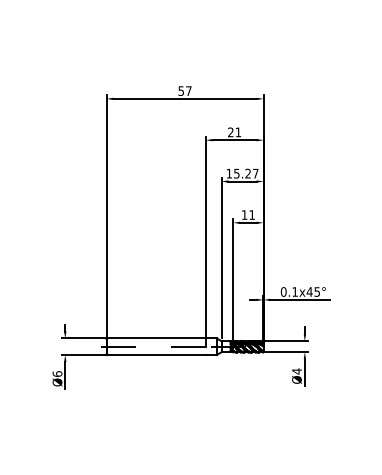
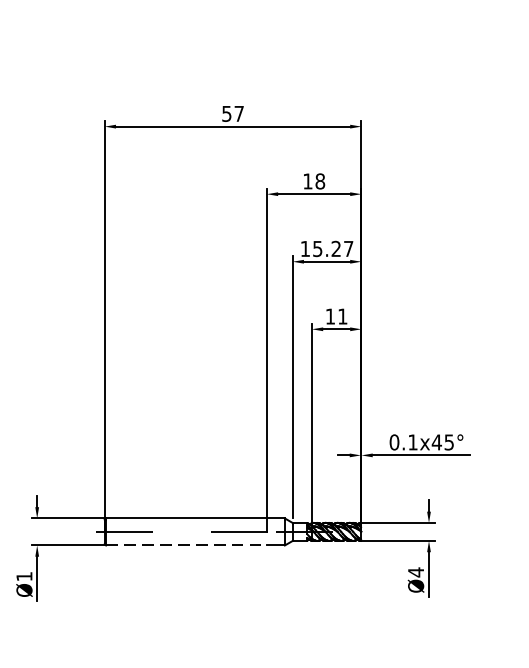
text: (234, 132) -> (313, 181), 21 -> 18
line: (157, 355) -> (187, 546), solid -> dashed
text: (57, 373) -> (24, 575), Ø6 -> Ø1

